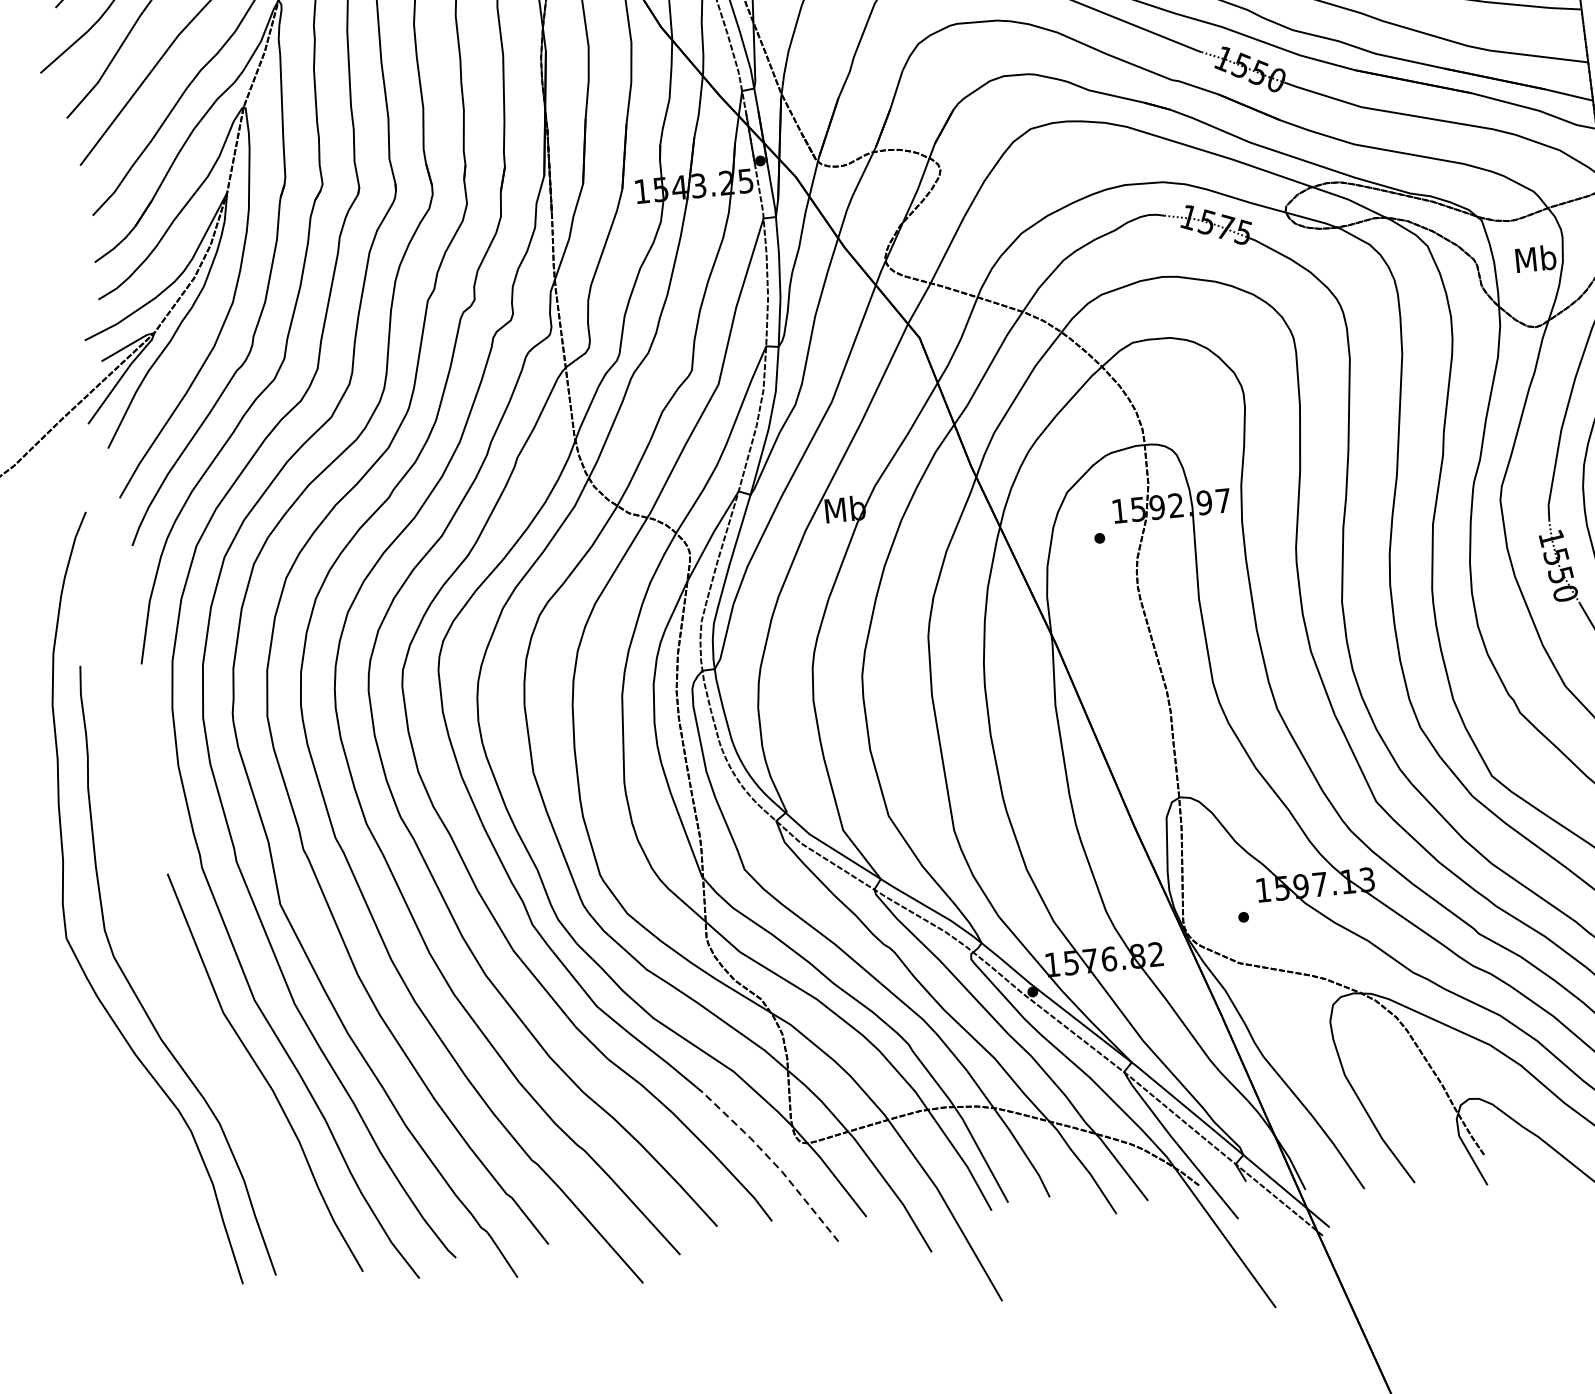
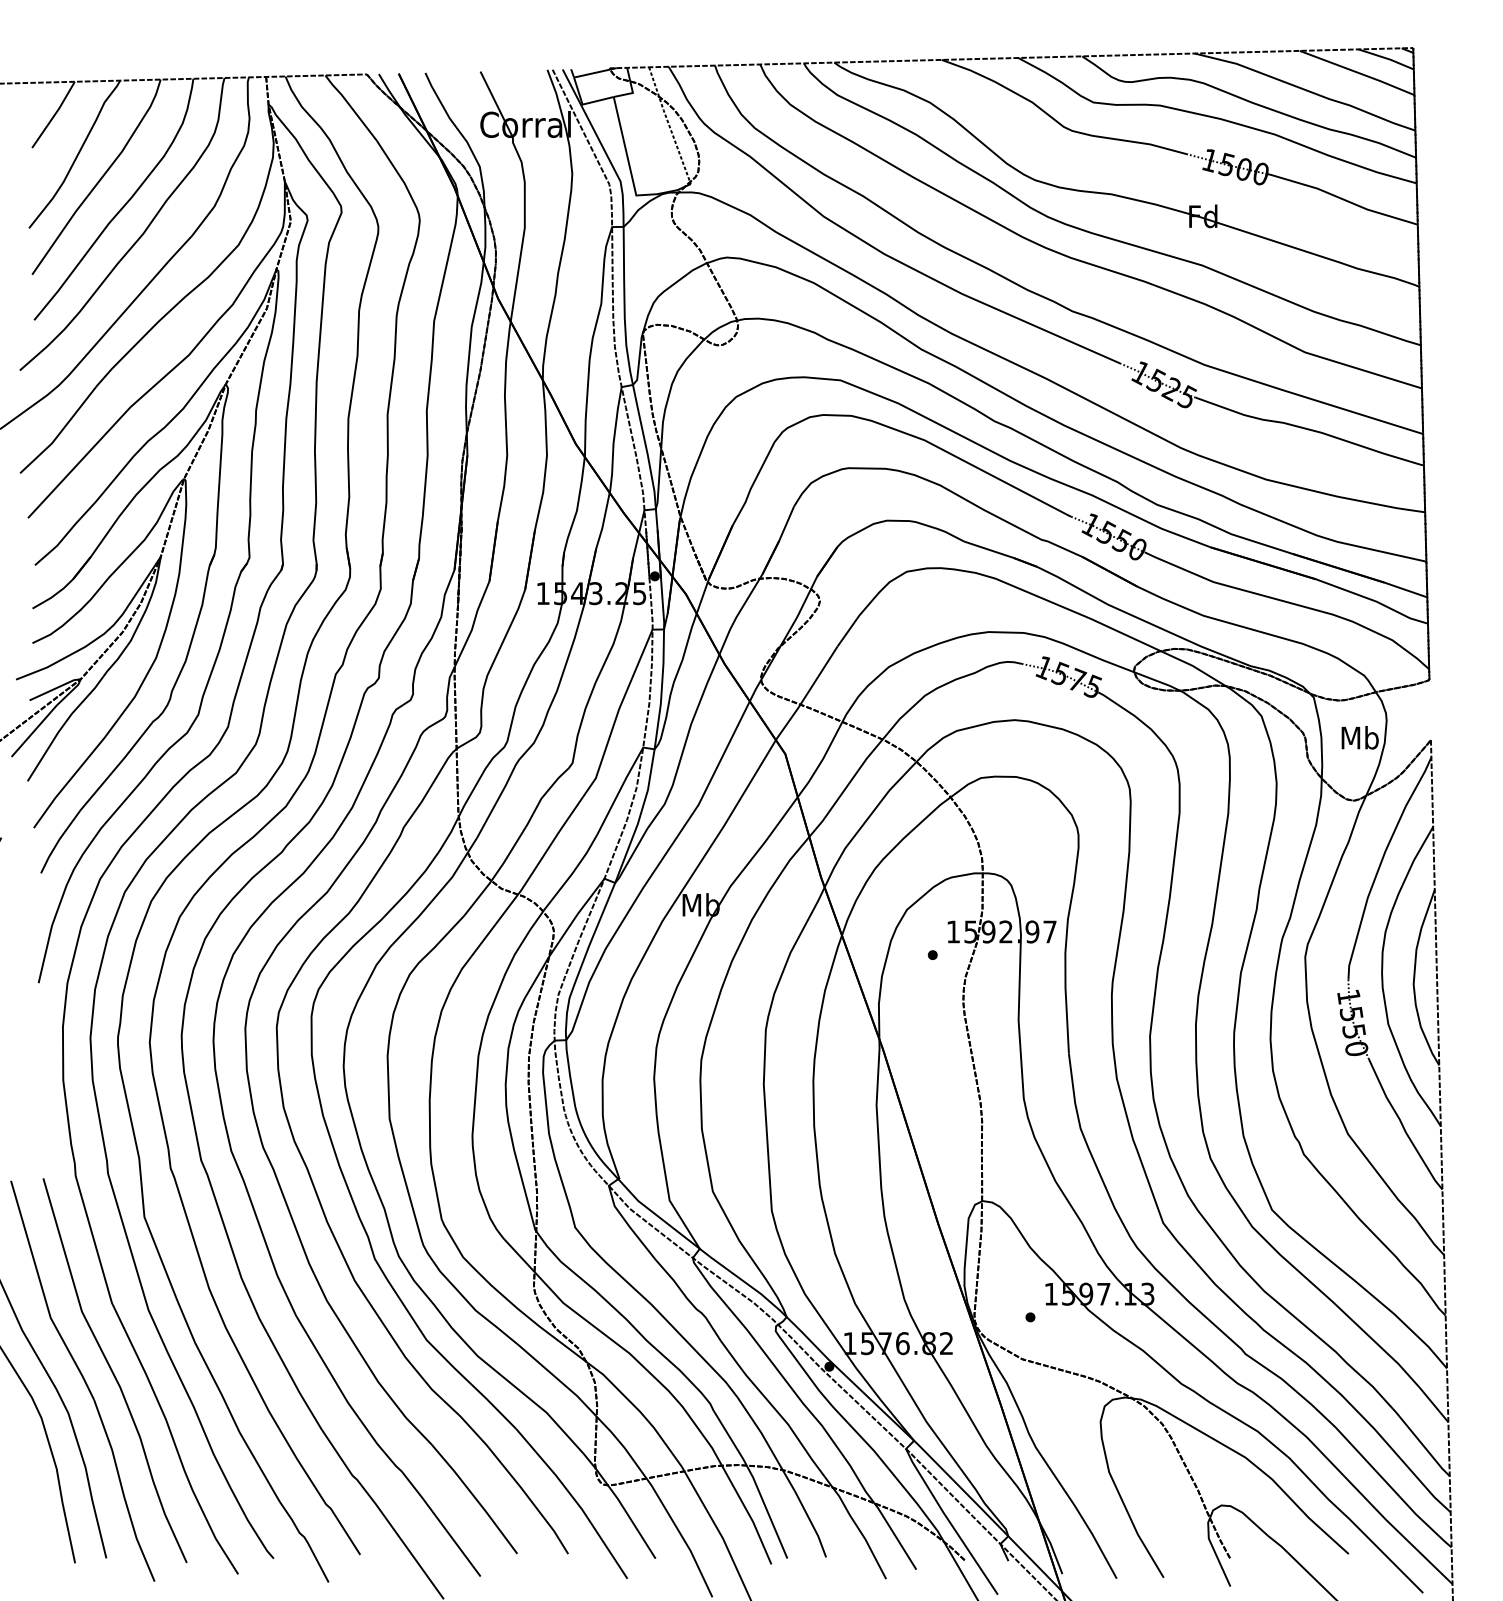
part: (231, 1086) -> (82, 1380), added
line: (774, 1162) -> (575, 1500), dashed -> solid

